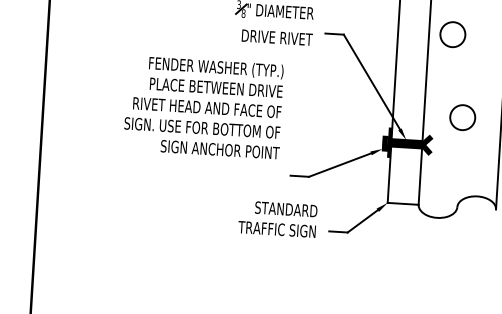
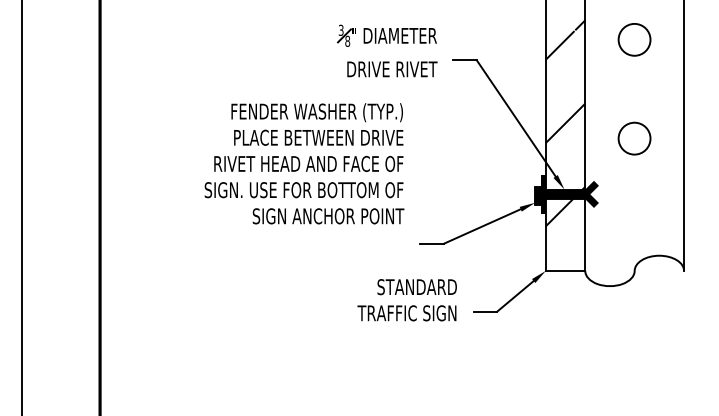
circle: (452, 34) -> (634, 39), moved
hatch: (410, 88) -> (565, 123), added
circle: (462, 117) -> (634, 138), moved

